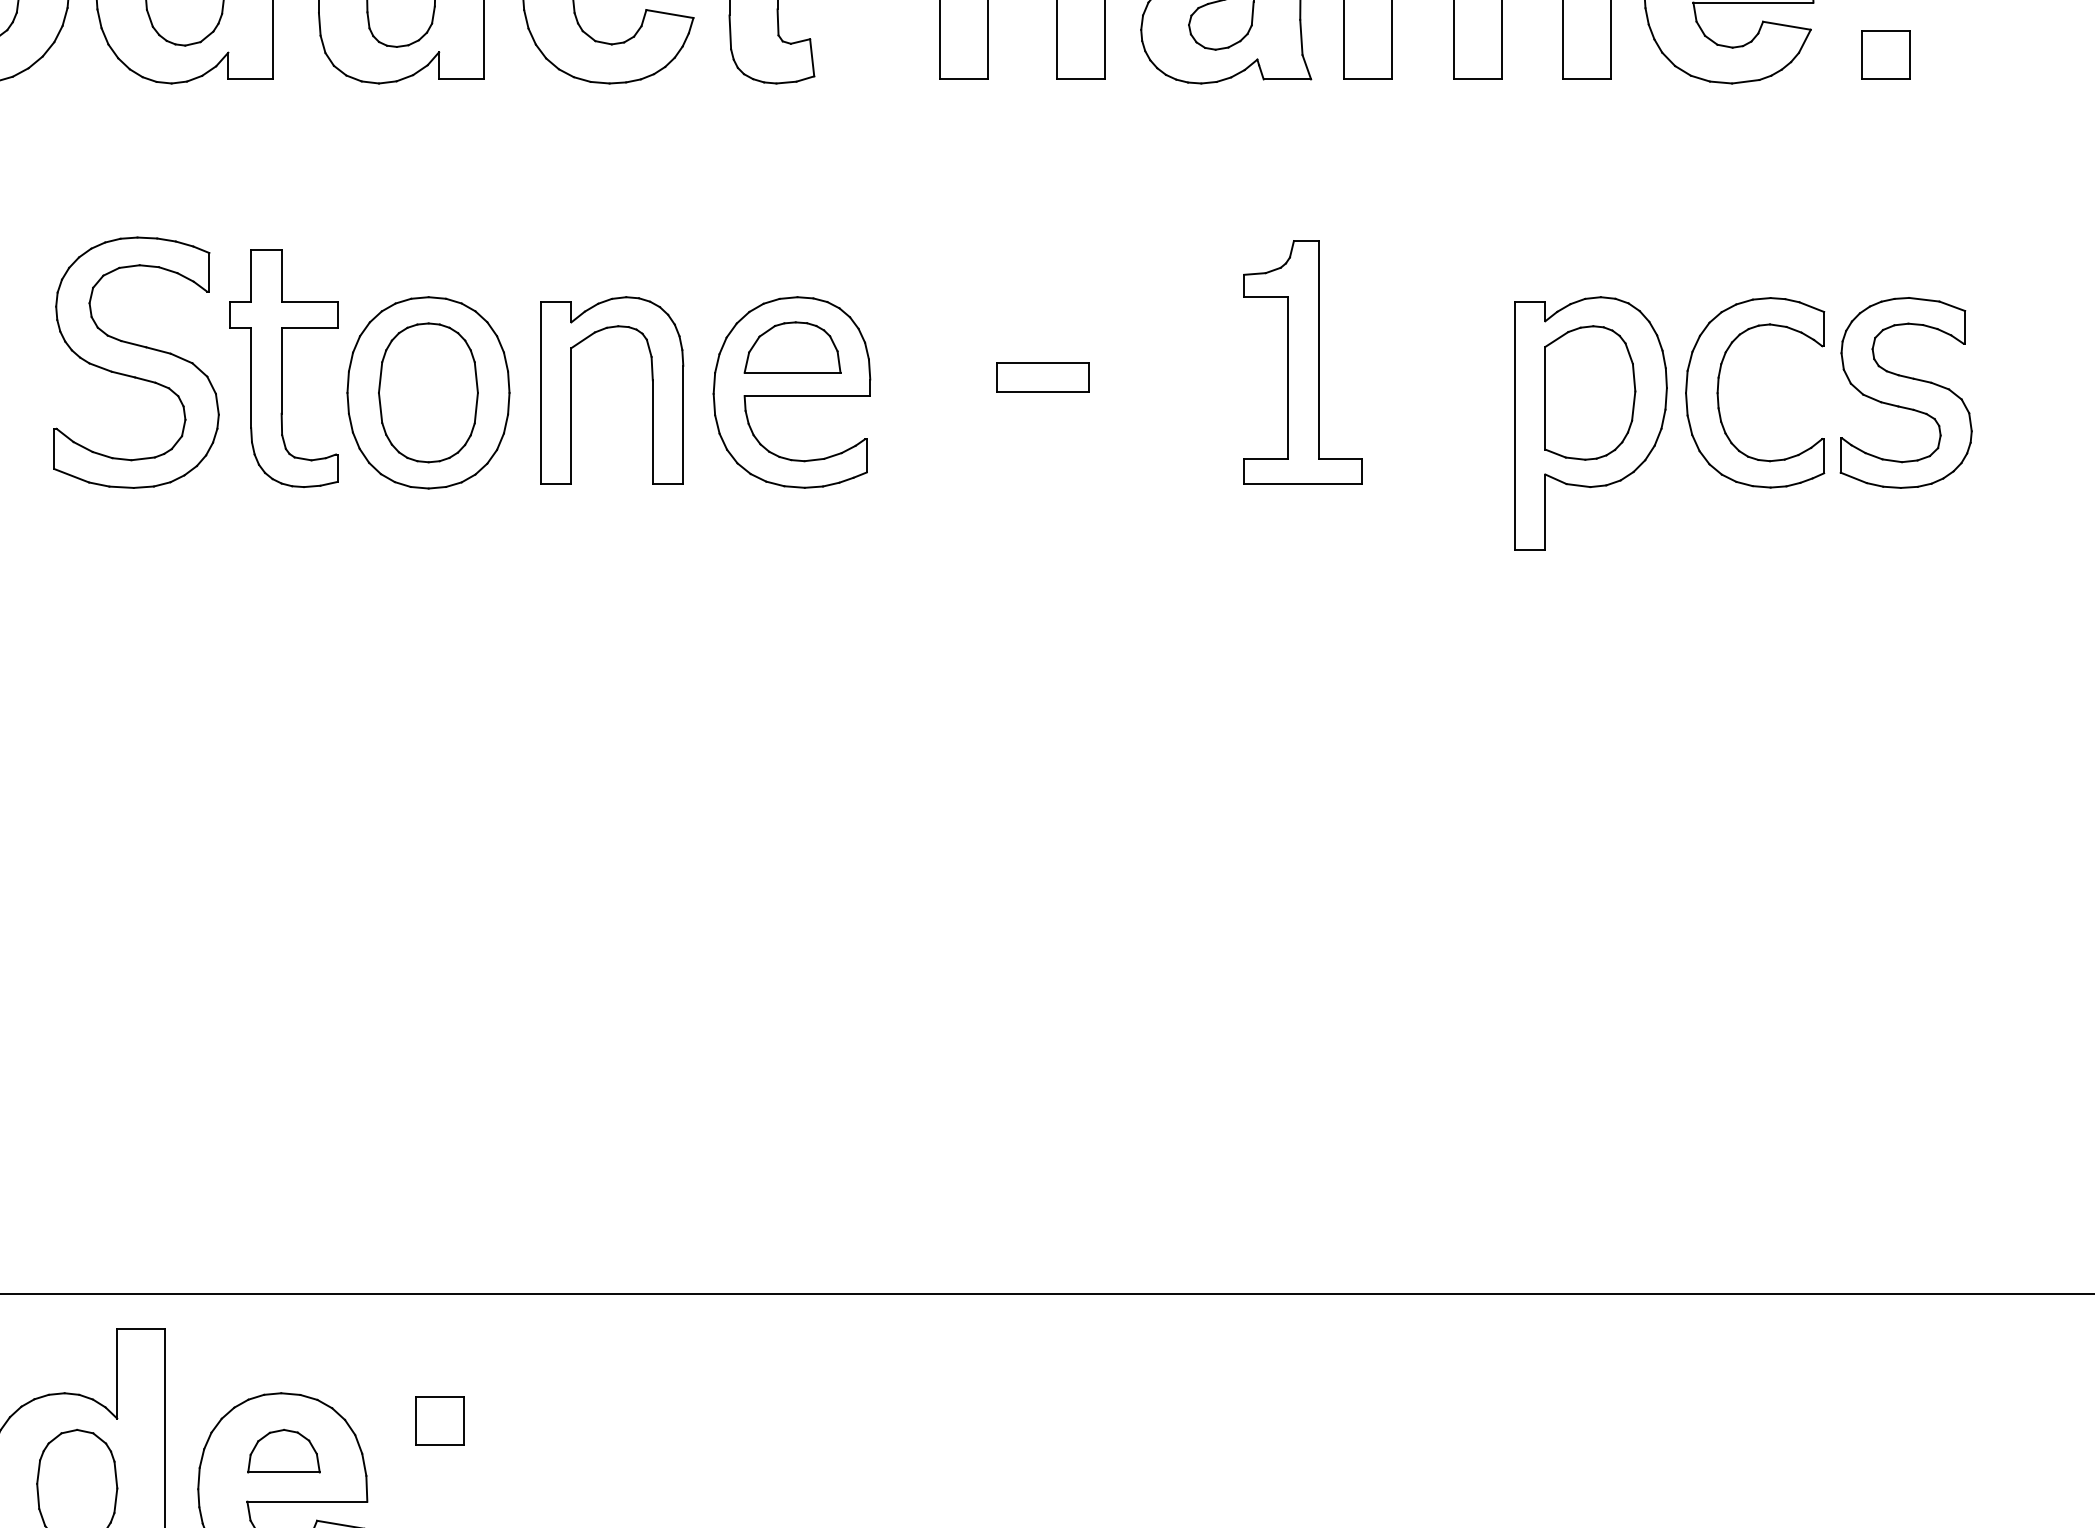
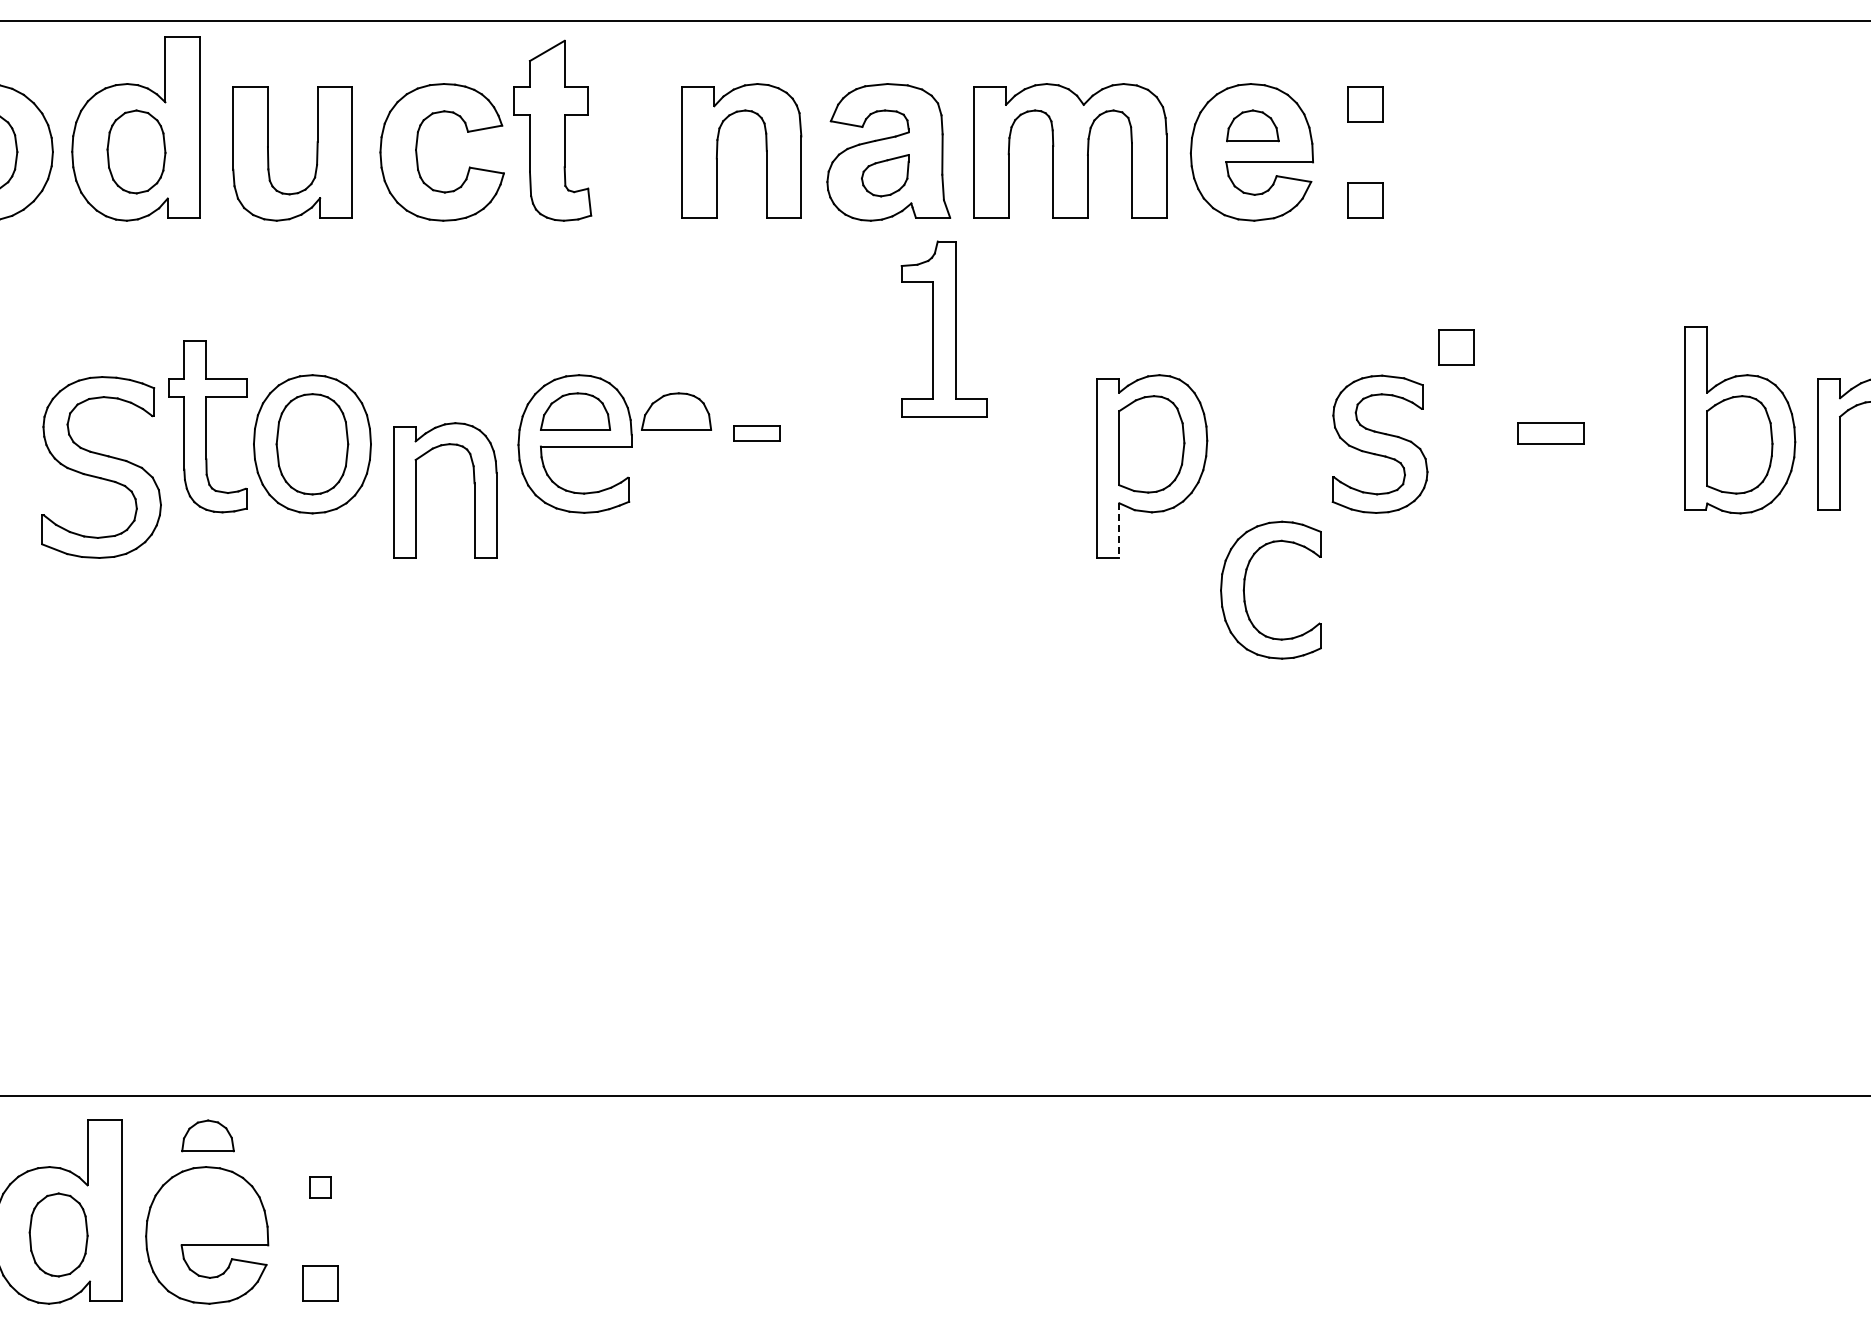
part: (2011, 258) -> (1456, 347), added
part: (932, 347) -> (676, 411), added
part: (1301, 361) -> (943, 328), moved
part: (136, 362) -> (101, 467), moved
part: (1043, 377) -> (756, 433), size x0.7
part: (651, 380) -> (473, 483), moved
part: (1719, 386) -> (1245, 585), moved
line: (1545, 513) -> (1119, 531), solid -> dashed
part: (439, 1421) -> (320, 1187), size x0.6
part: (283, 1450) -> (207, 1135), moved

